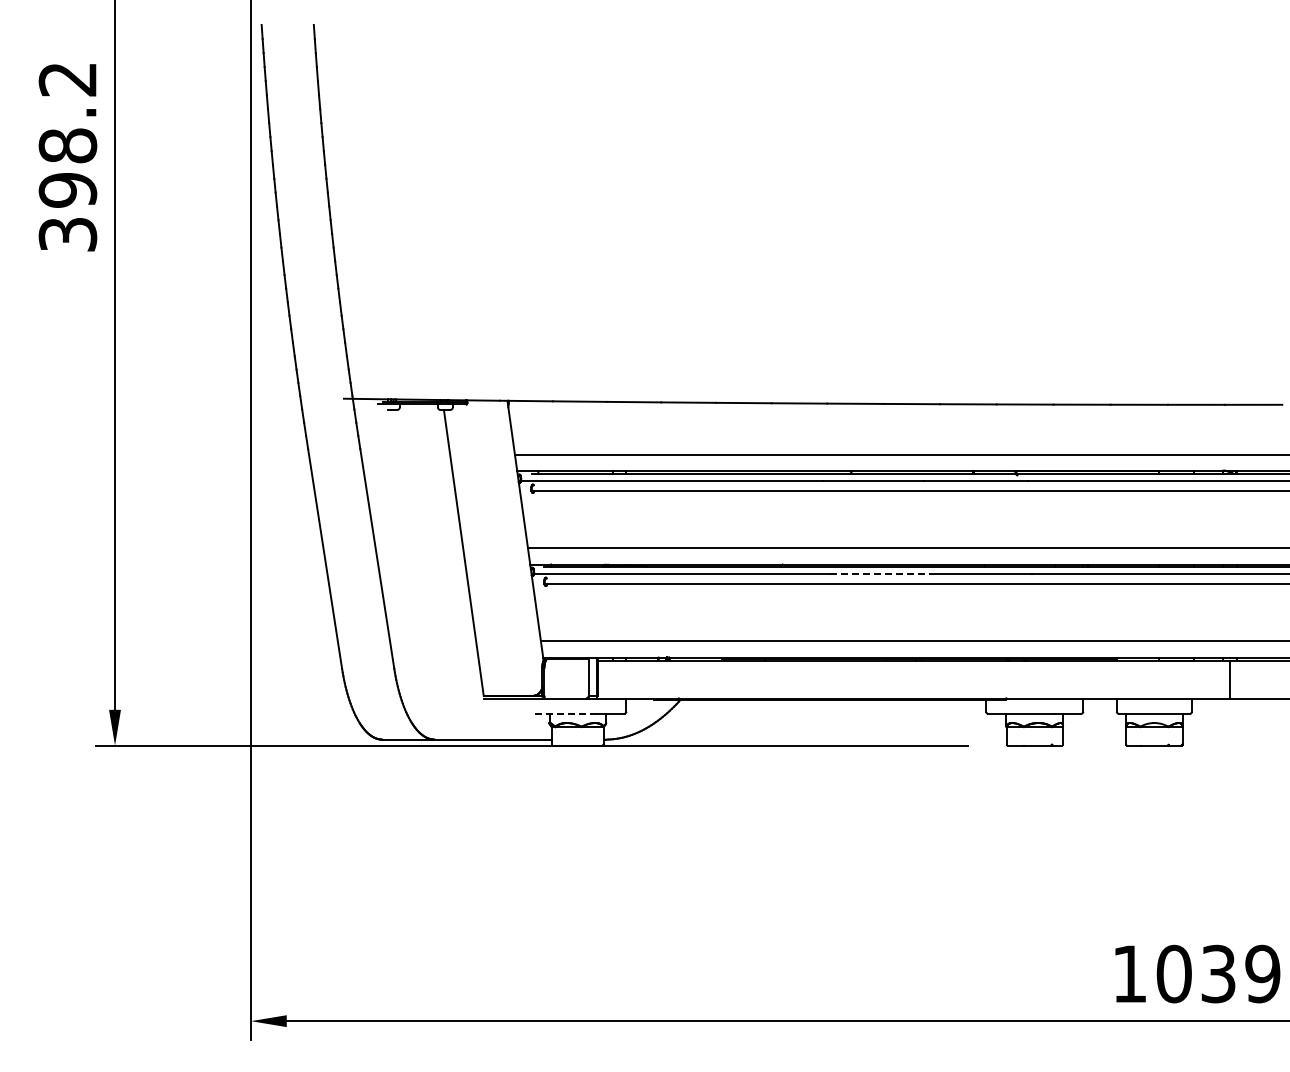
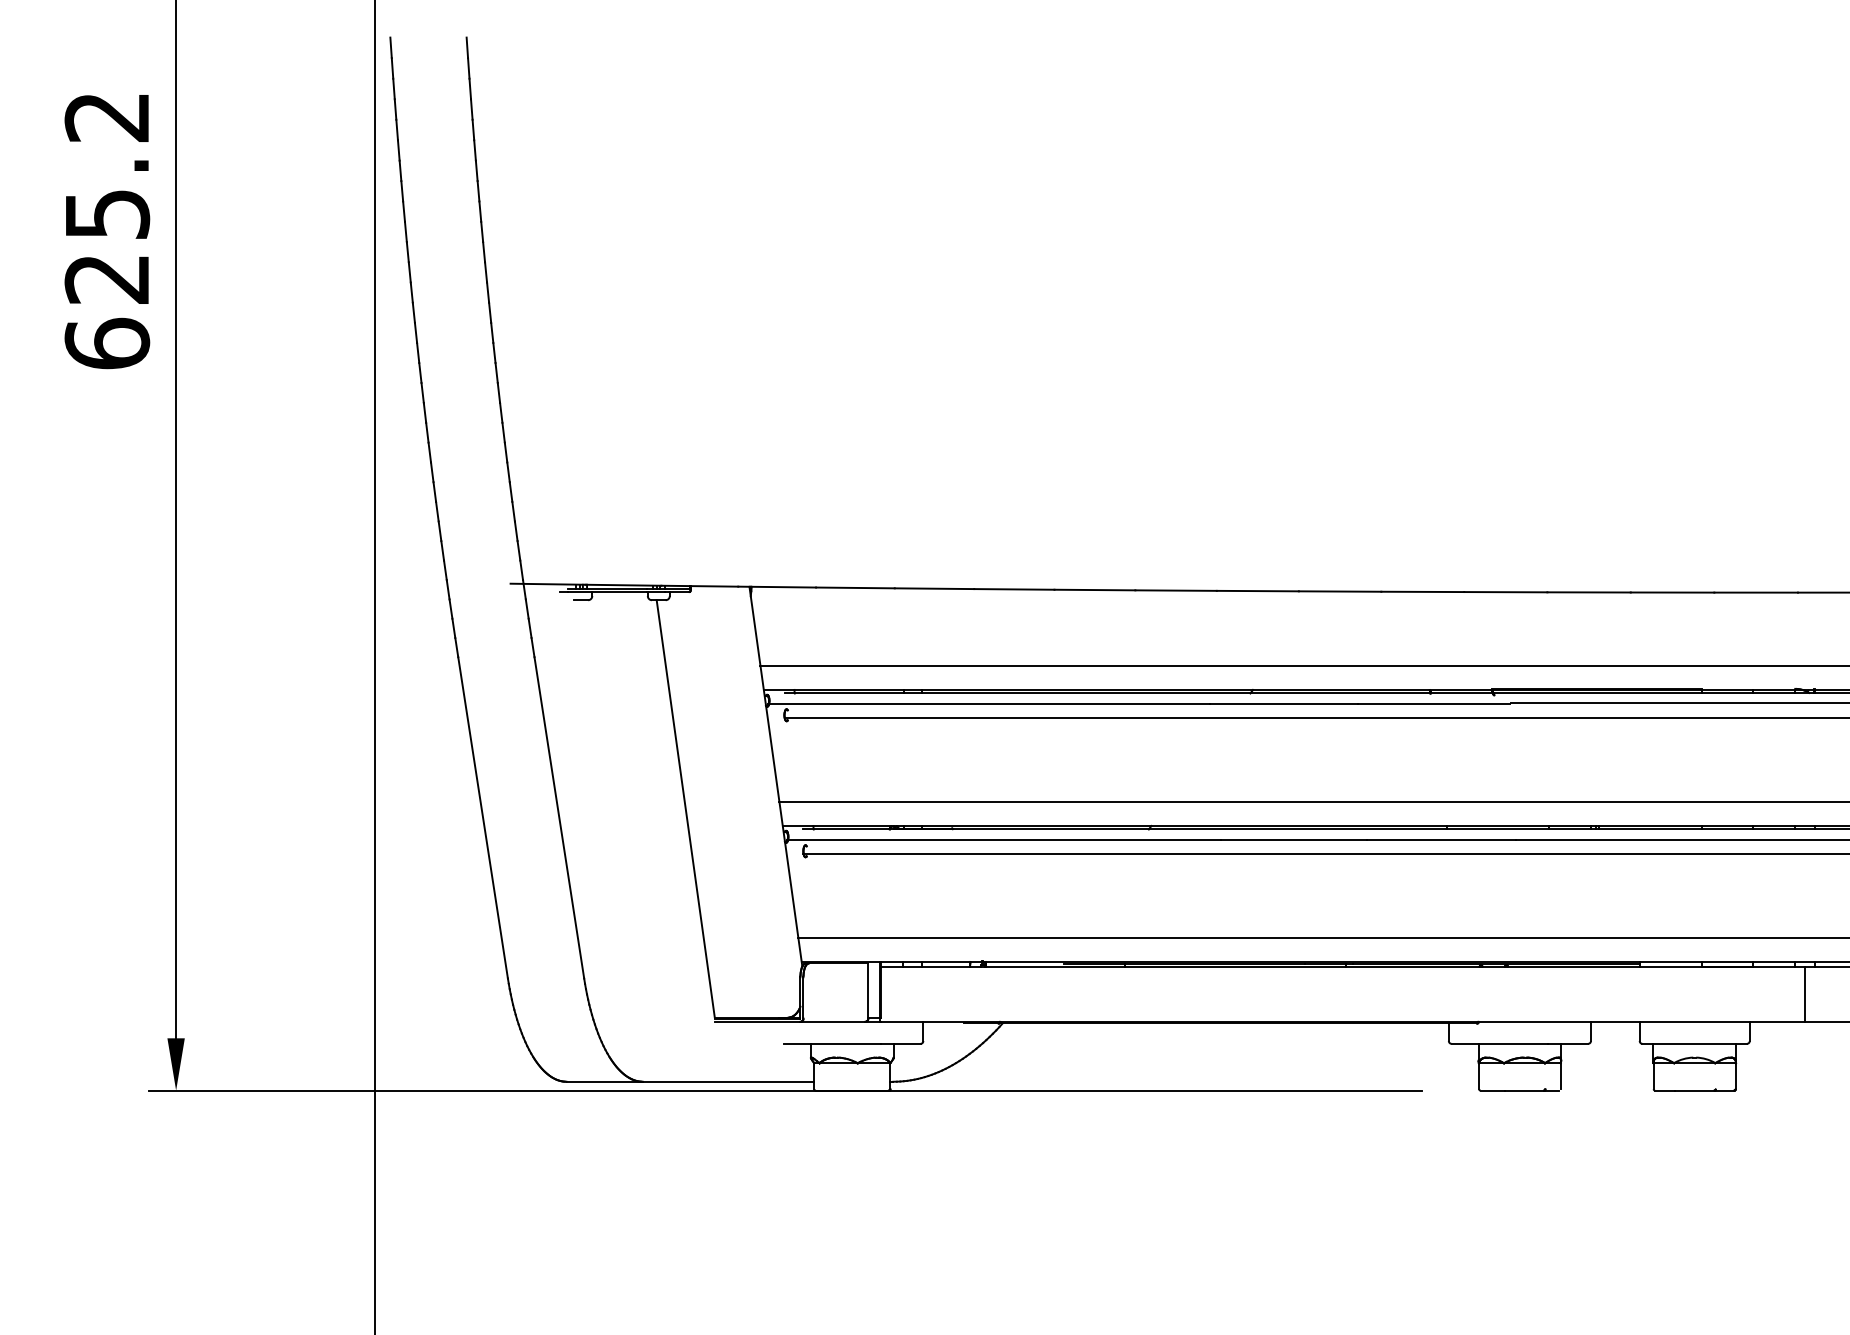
text: (67, 189) -> (106, 278), 398.2 -> 625.2
line: (879, 574) -> (1293, 840), dashed -> solid
line: (563, 713) -> (831, 1043), dashed -> solid

